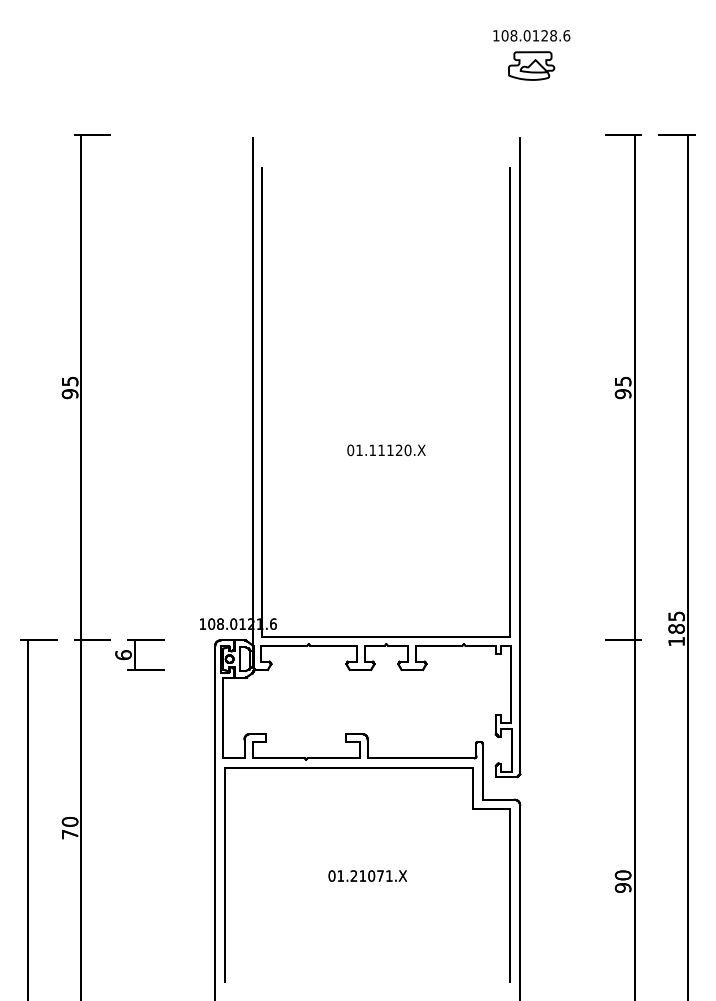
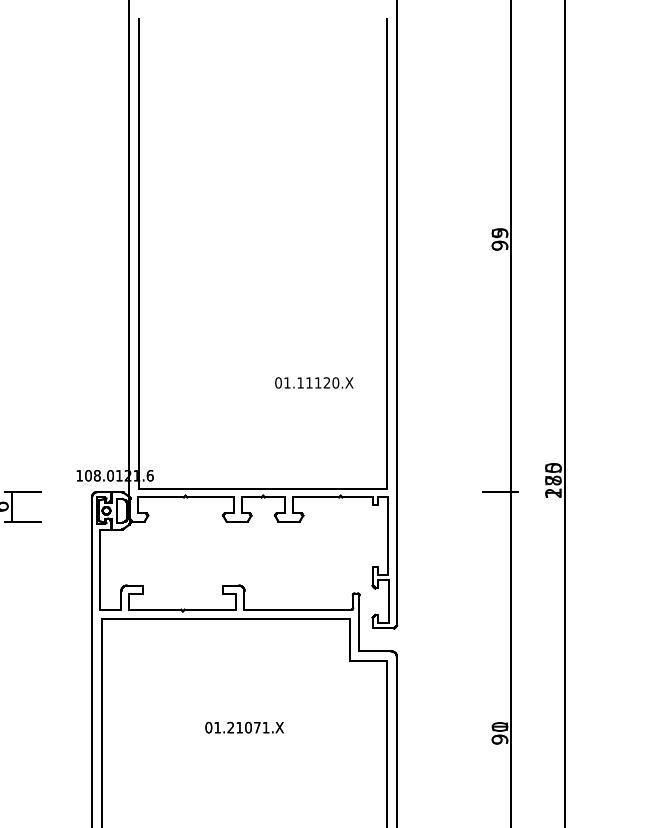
text: (622, 381) -> (499, 233), 95 -> 99
text: (386, 450) -> (314, 383), moved
text: (676, 628) -> (553, 480), 185 -> 270
text: (622, 875) -> (499, 727), 90 -> 91

